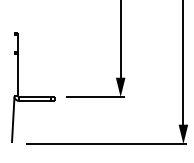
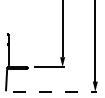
line: (106, 143) -> (55, 91), solid -> dashed

